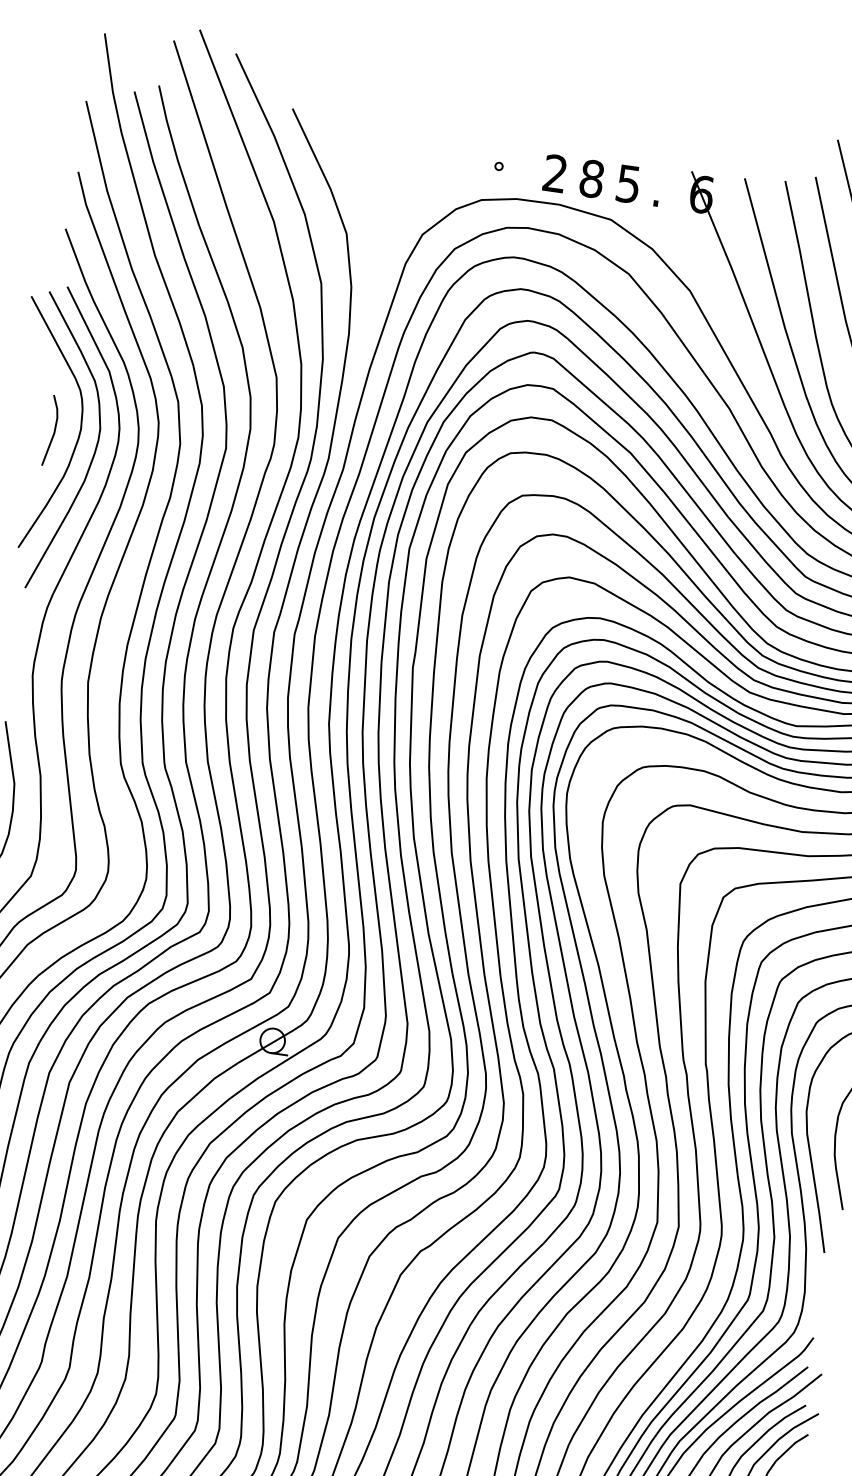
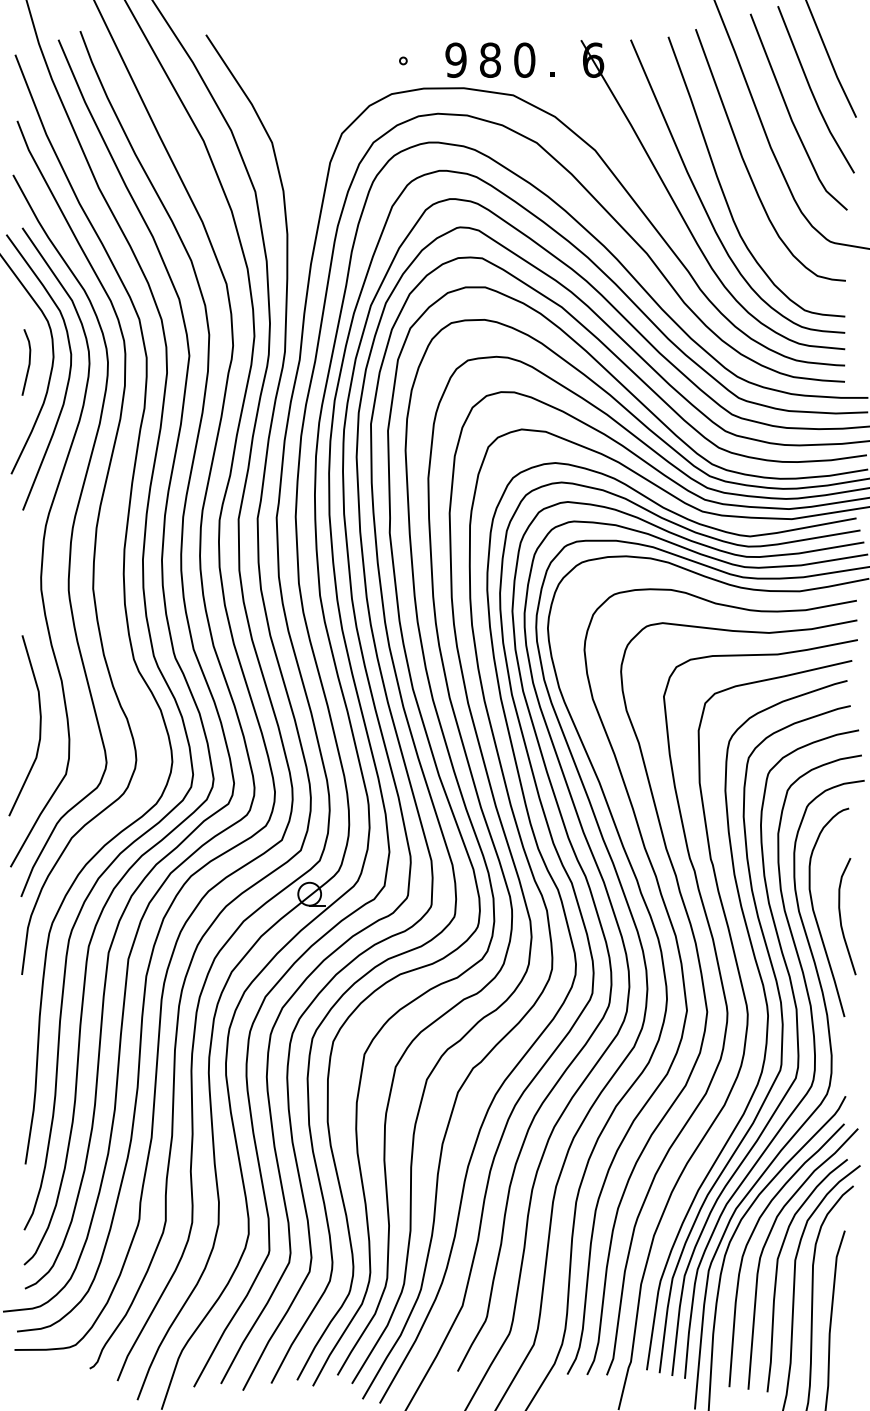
text: (554, 172) -> (455, 59), 2 -> 9
text: (628, 183) -> (524, 59), 5 -> 0

